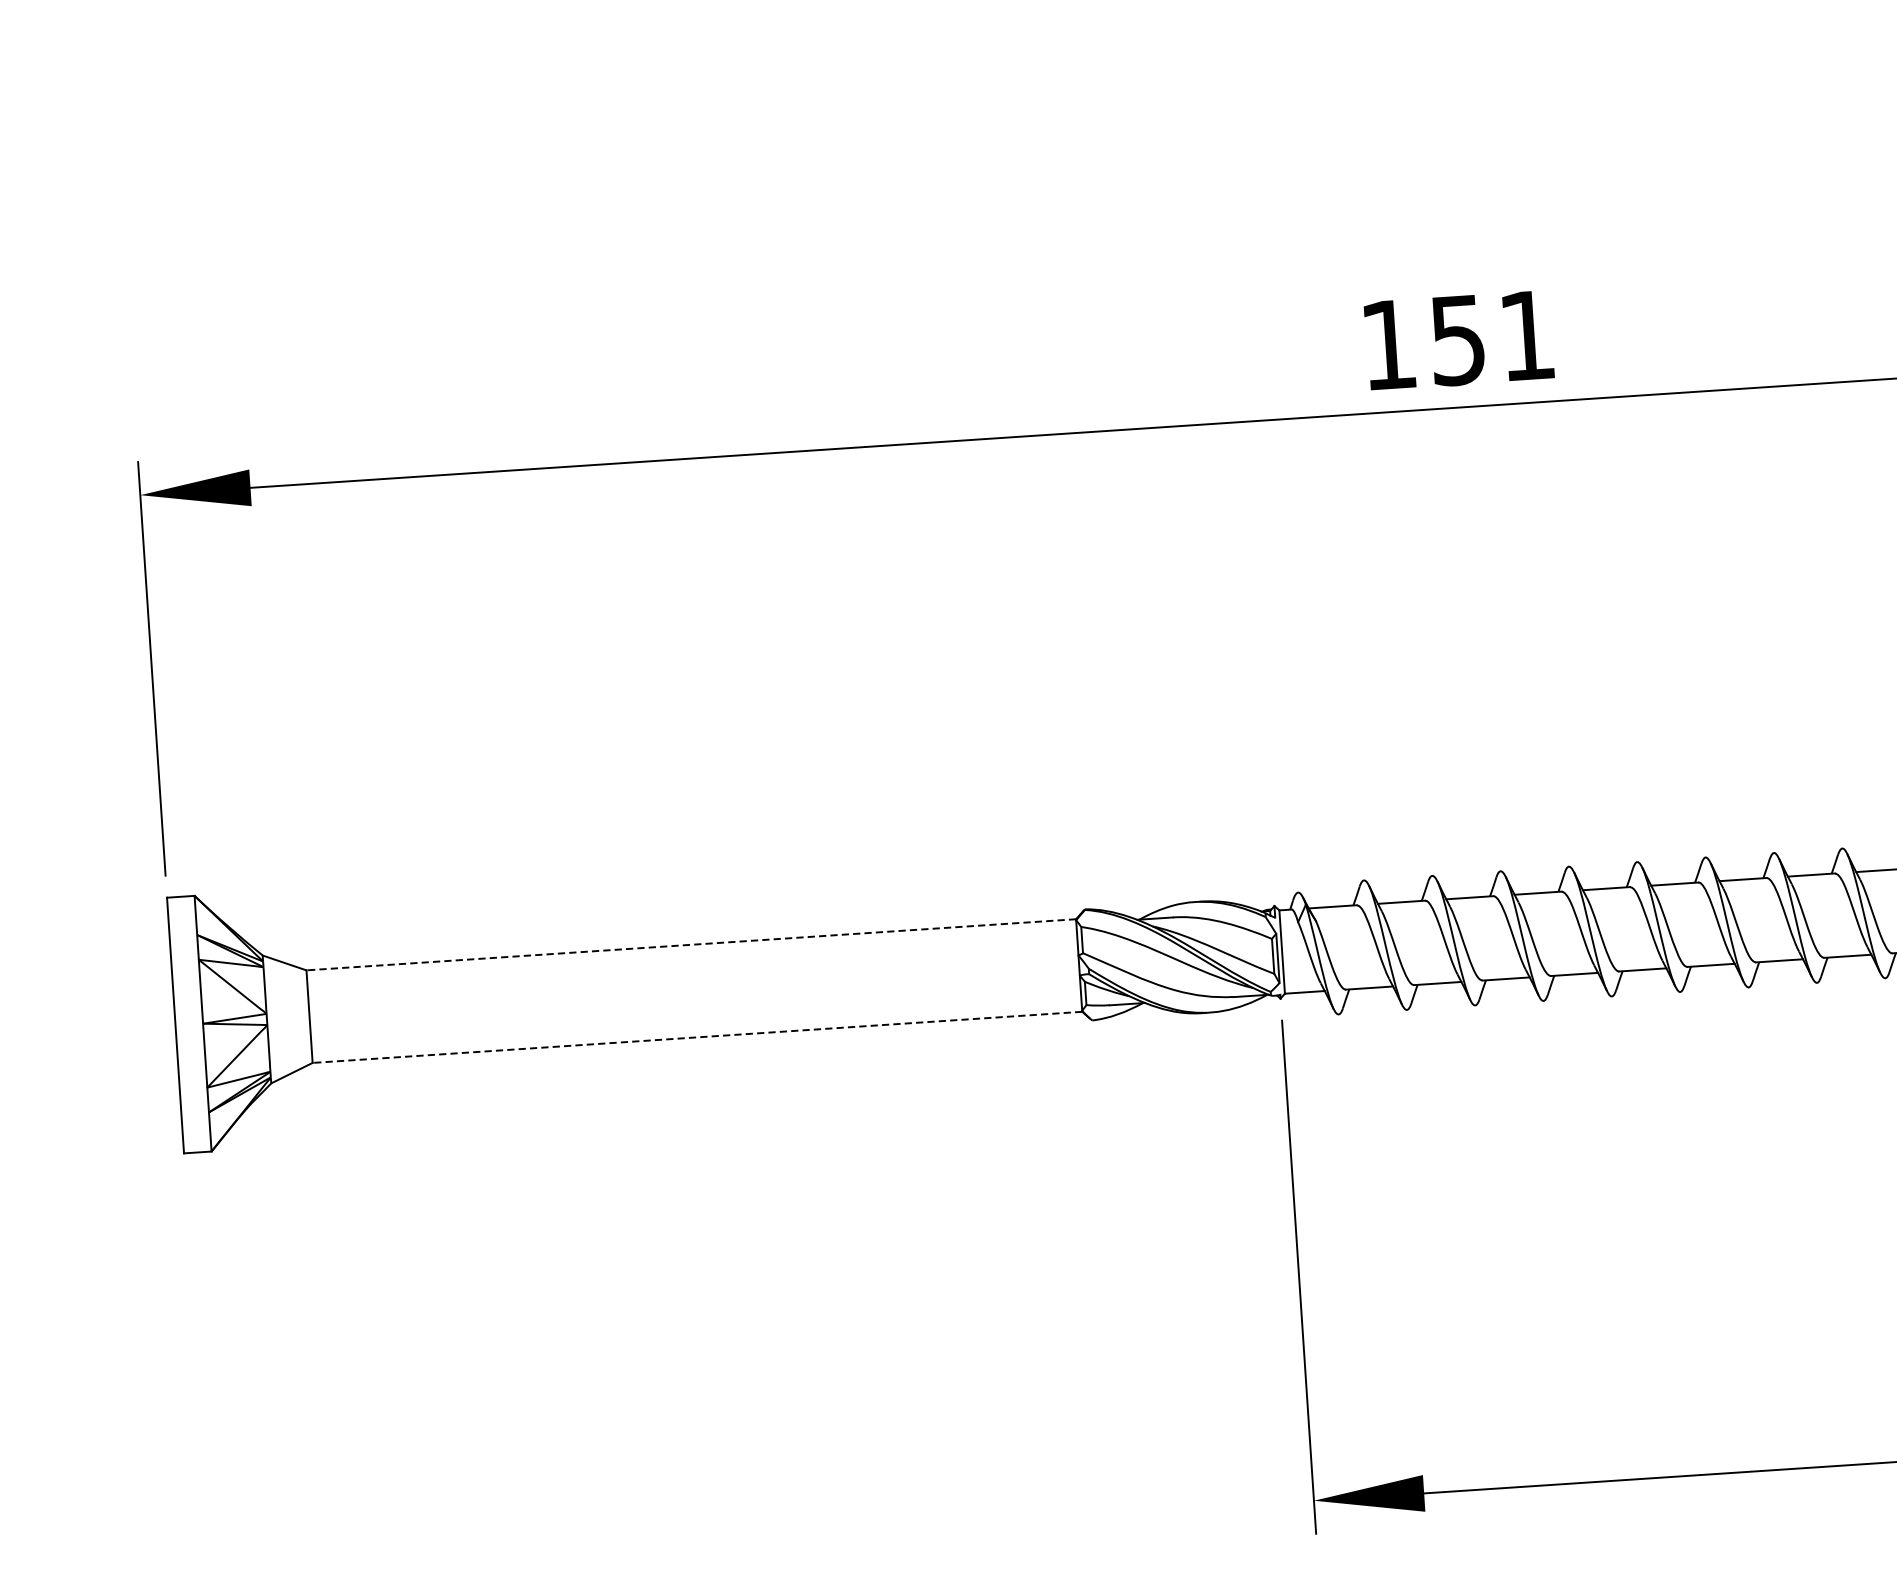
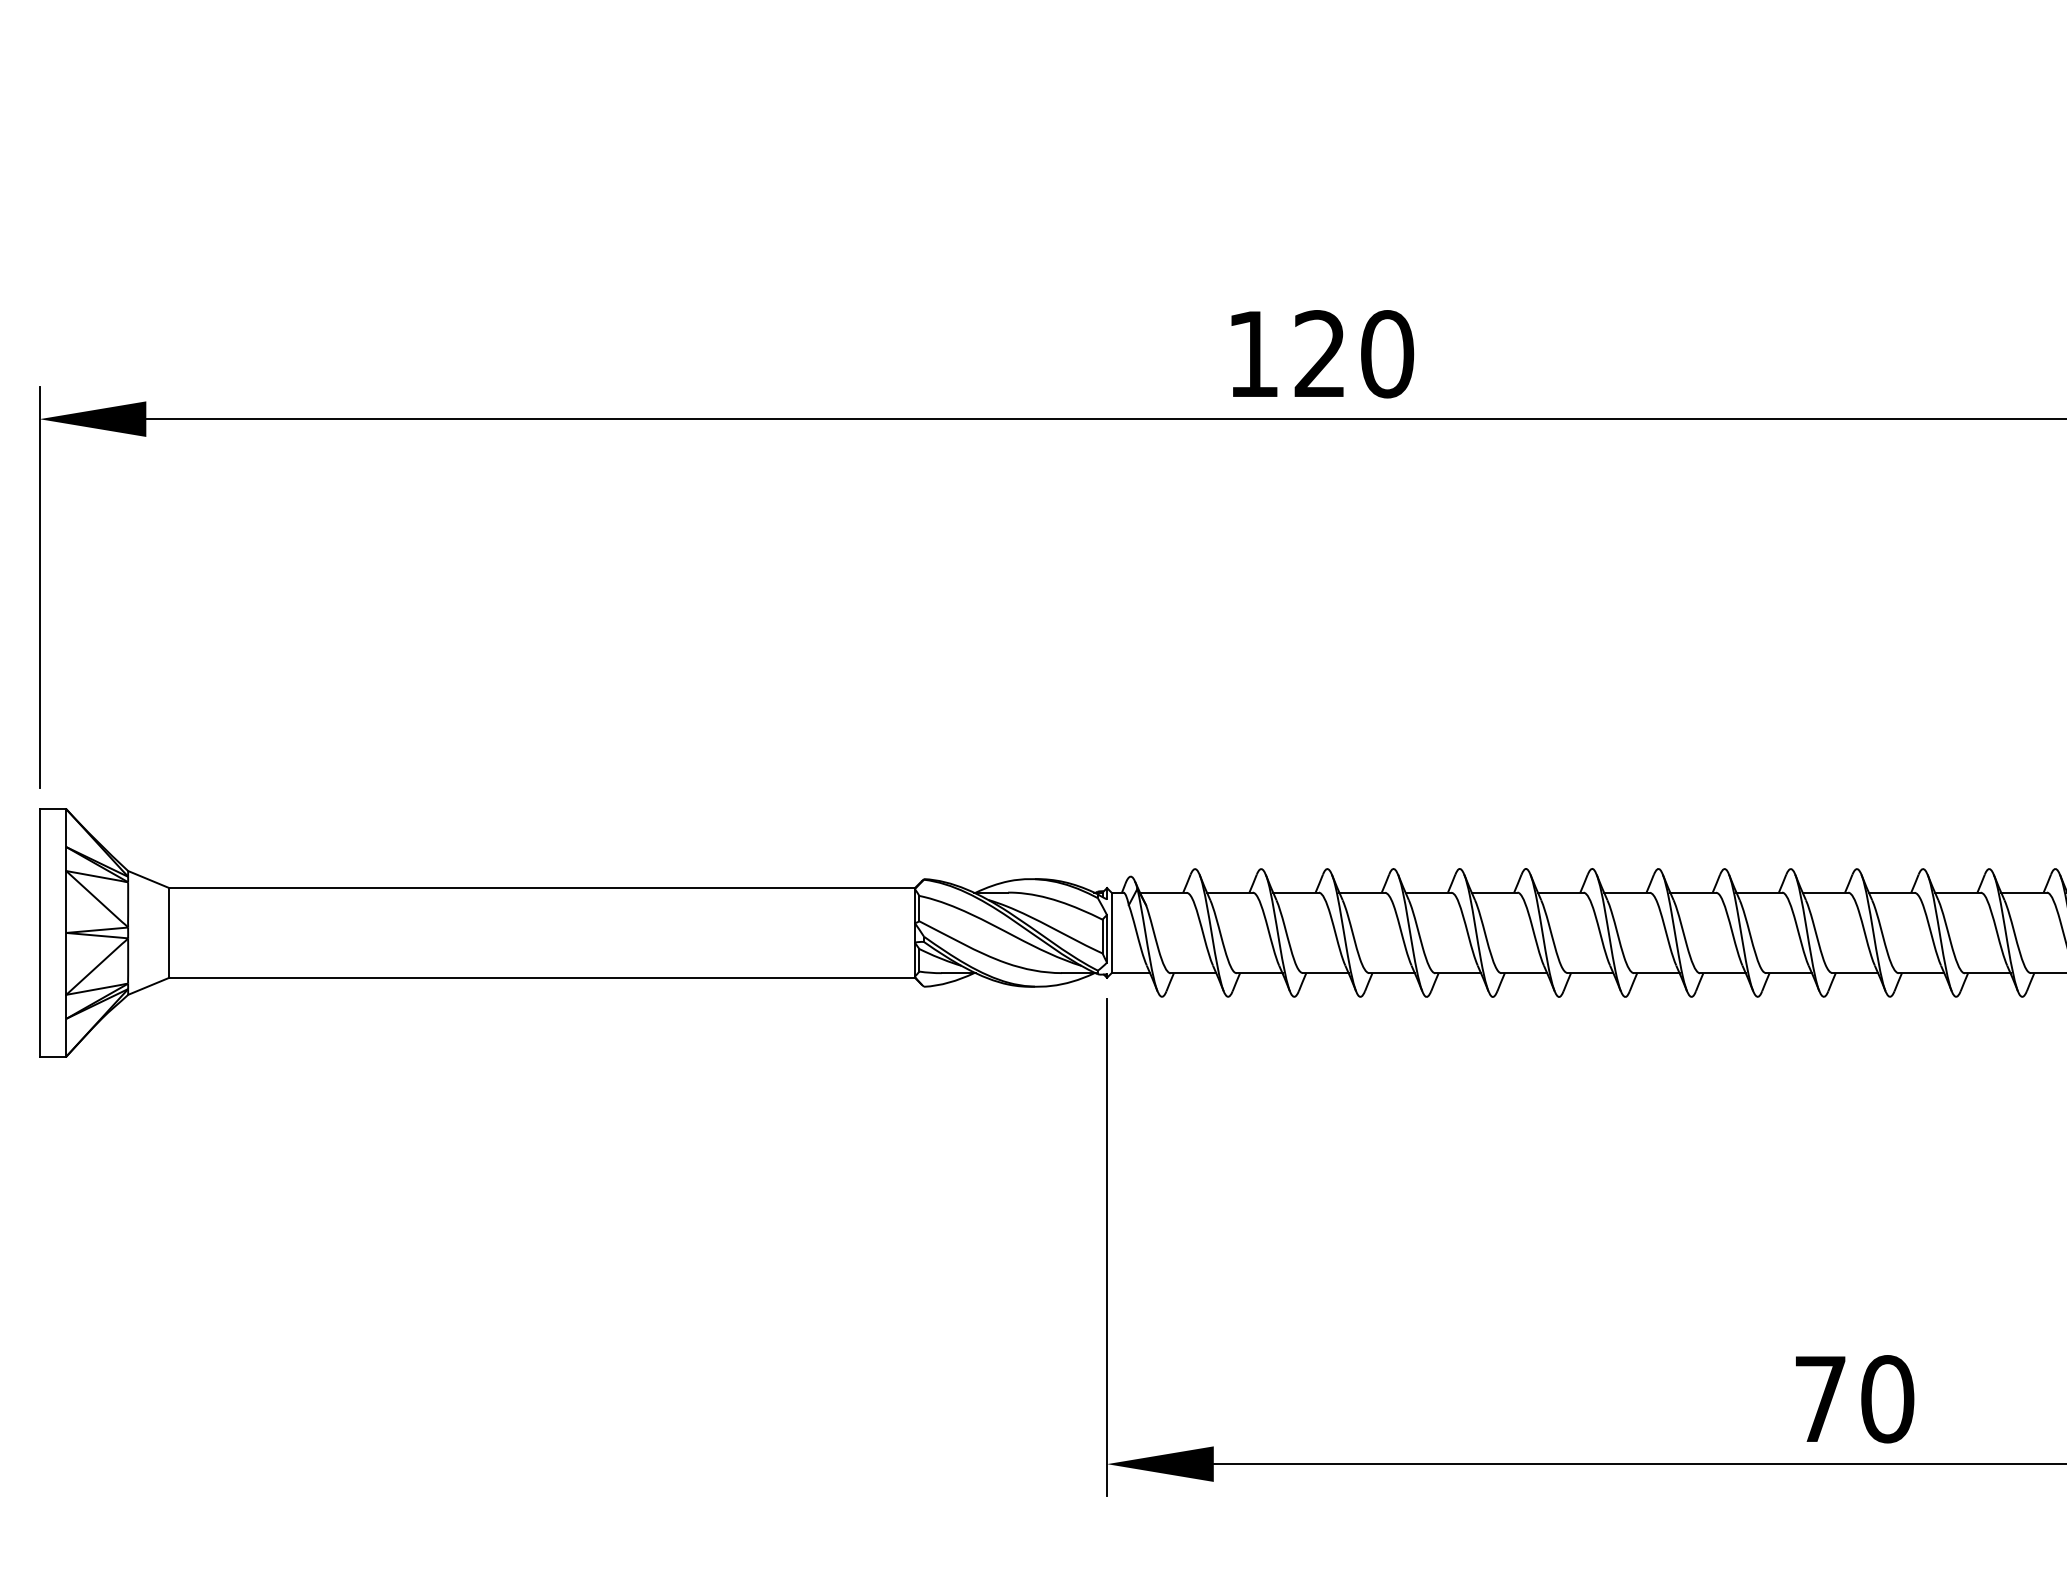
text: (1493, 338) -> (1354, 354), 151 -> 120
line: (691, 945) -> (542, 888), dashed -> solid
line: (697, 1037) -> (542, 977), dashed -> solid

